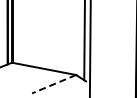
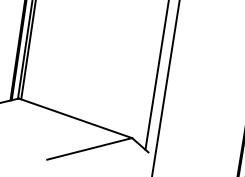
line: (54, 84) -> (90, 149), dashed -> solid

